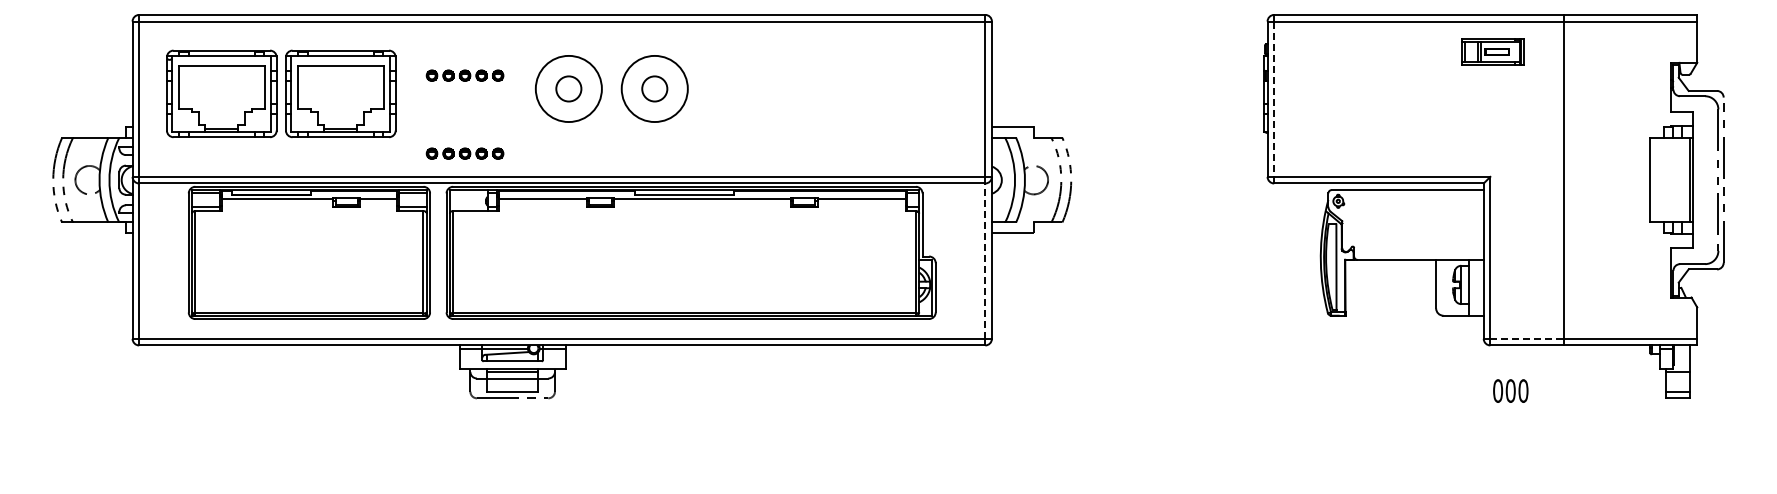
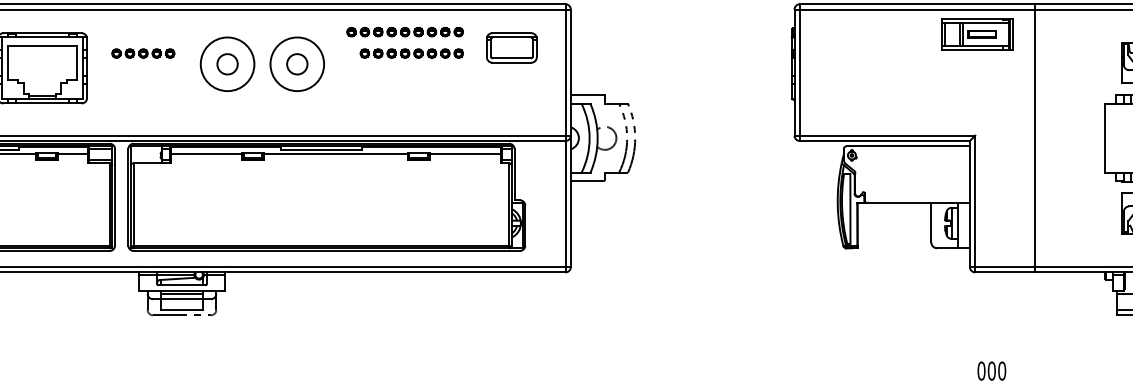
part: (787, 49) -> (404, 32), added
part: (1492, 51) -> (977, 33), size x1.43
part: (918, 68) -> (511, 47), added
part: (795, 75) -> (411, 53), added
line: (1274, 99) -> (800, 72), dashed -> solid
part: (464, 153) -> (142, 116), removed
line: (985, 261) -> (565, 204), dashed -> solid
line: (1527, 338) -> (1005, 266), dashed -> solid
text: (1510, 390) -> (991, 370), moved

